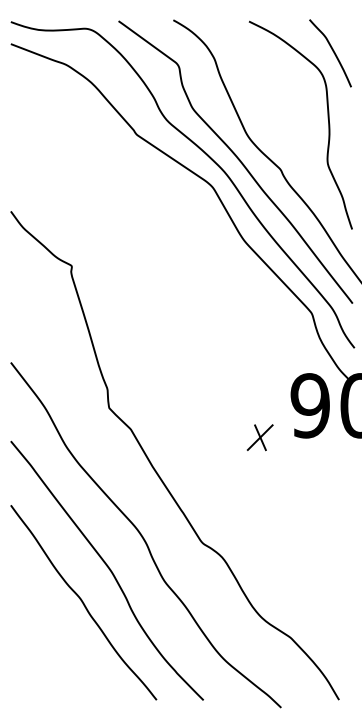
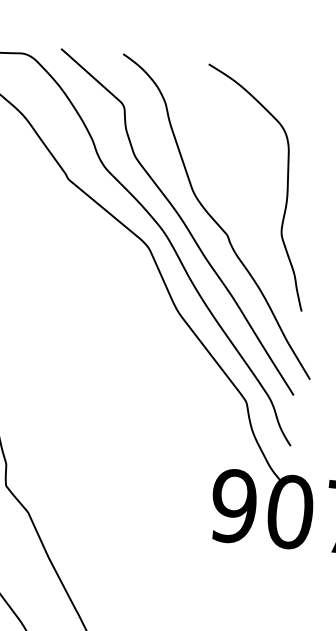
curve: (332, 51) -> (299, 107), removed
part: (260, 437) -> (173, 536), removed

